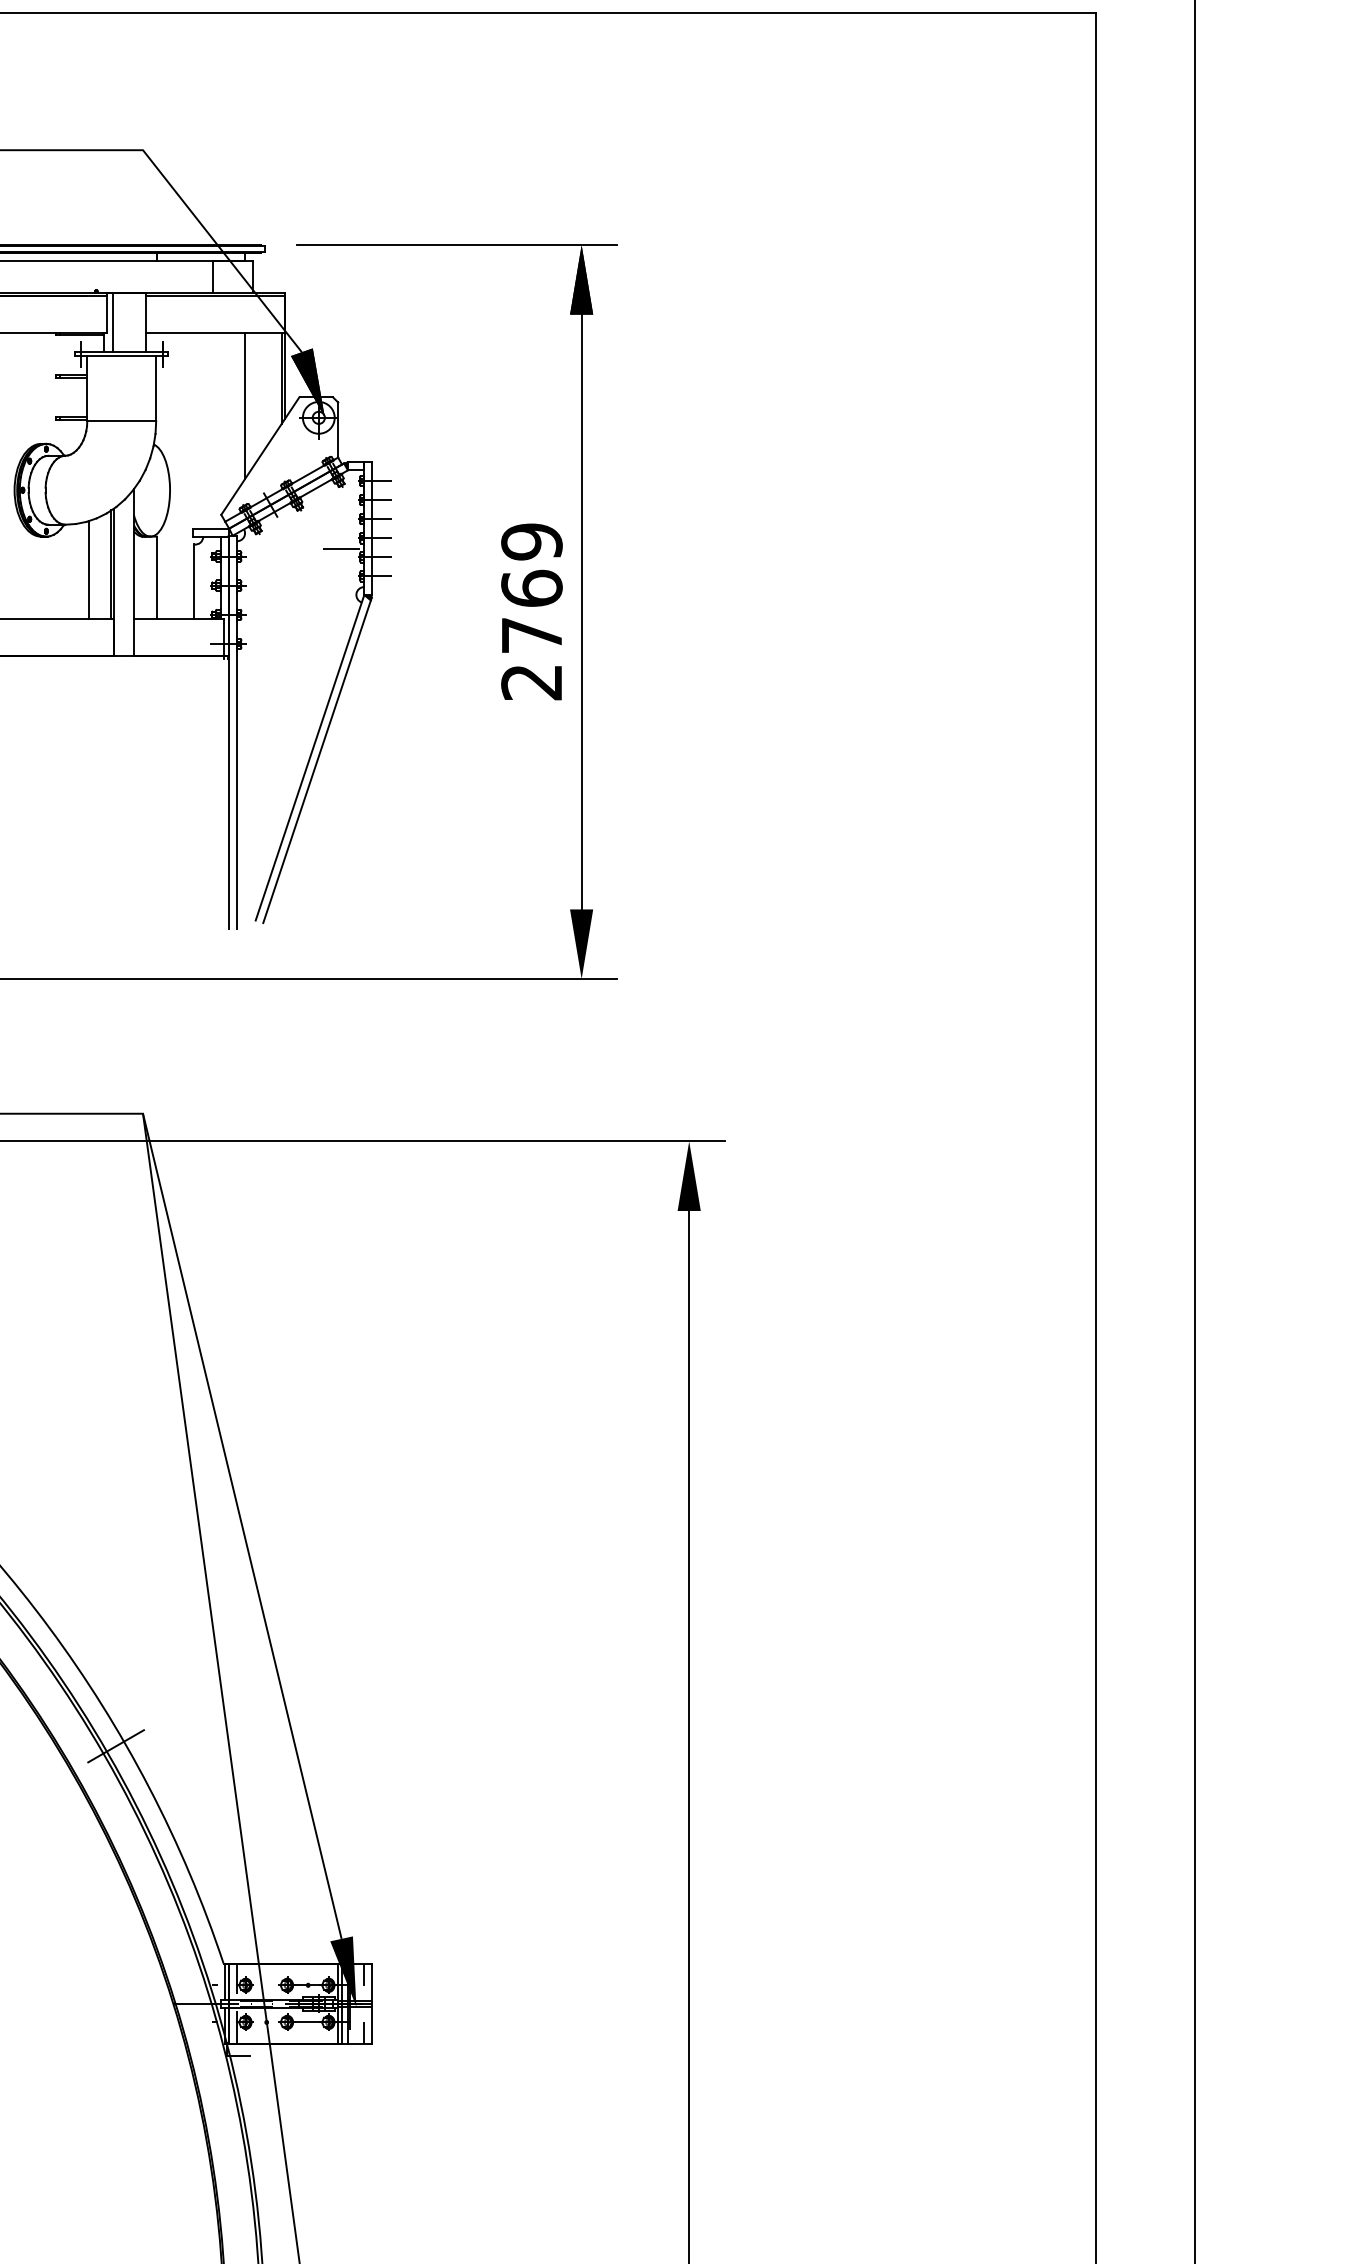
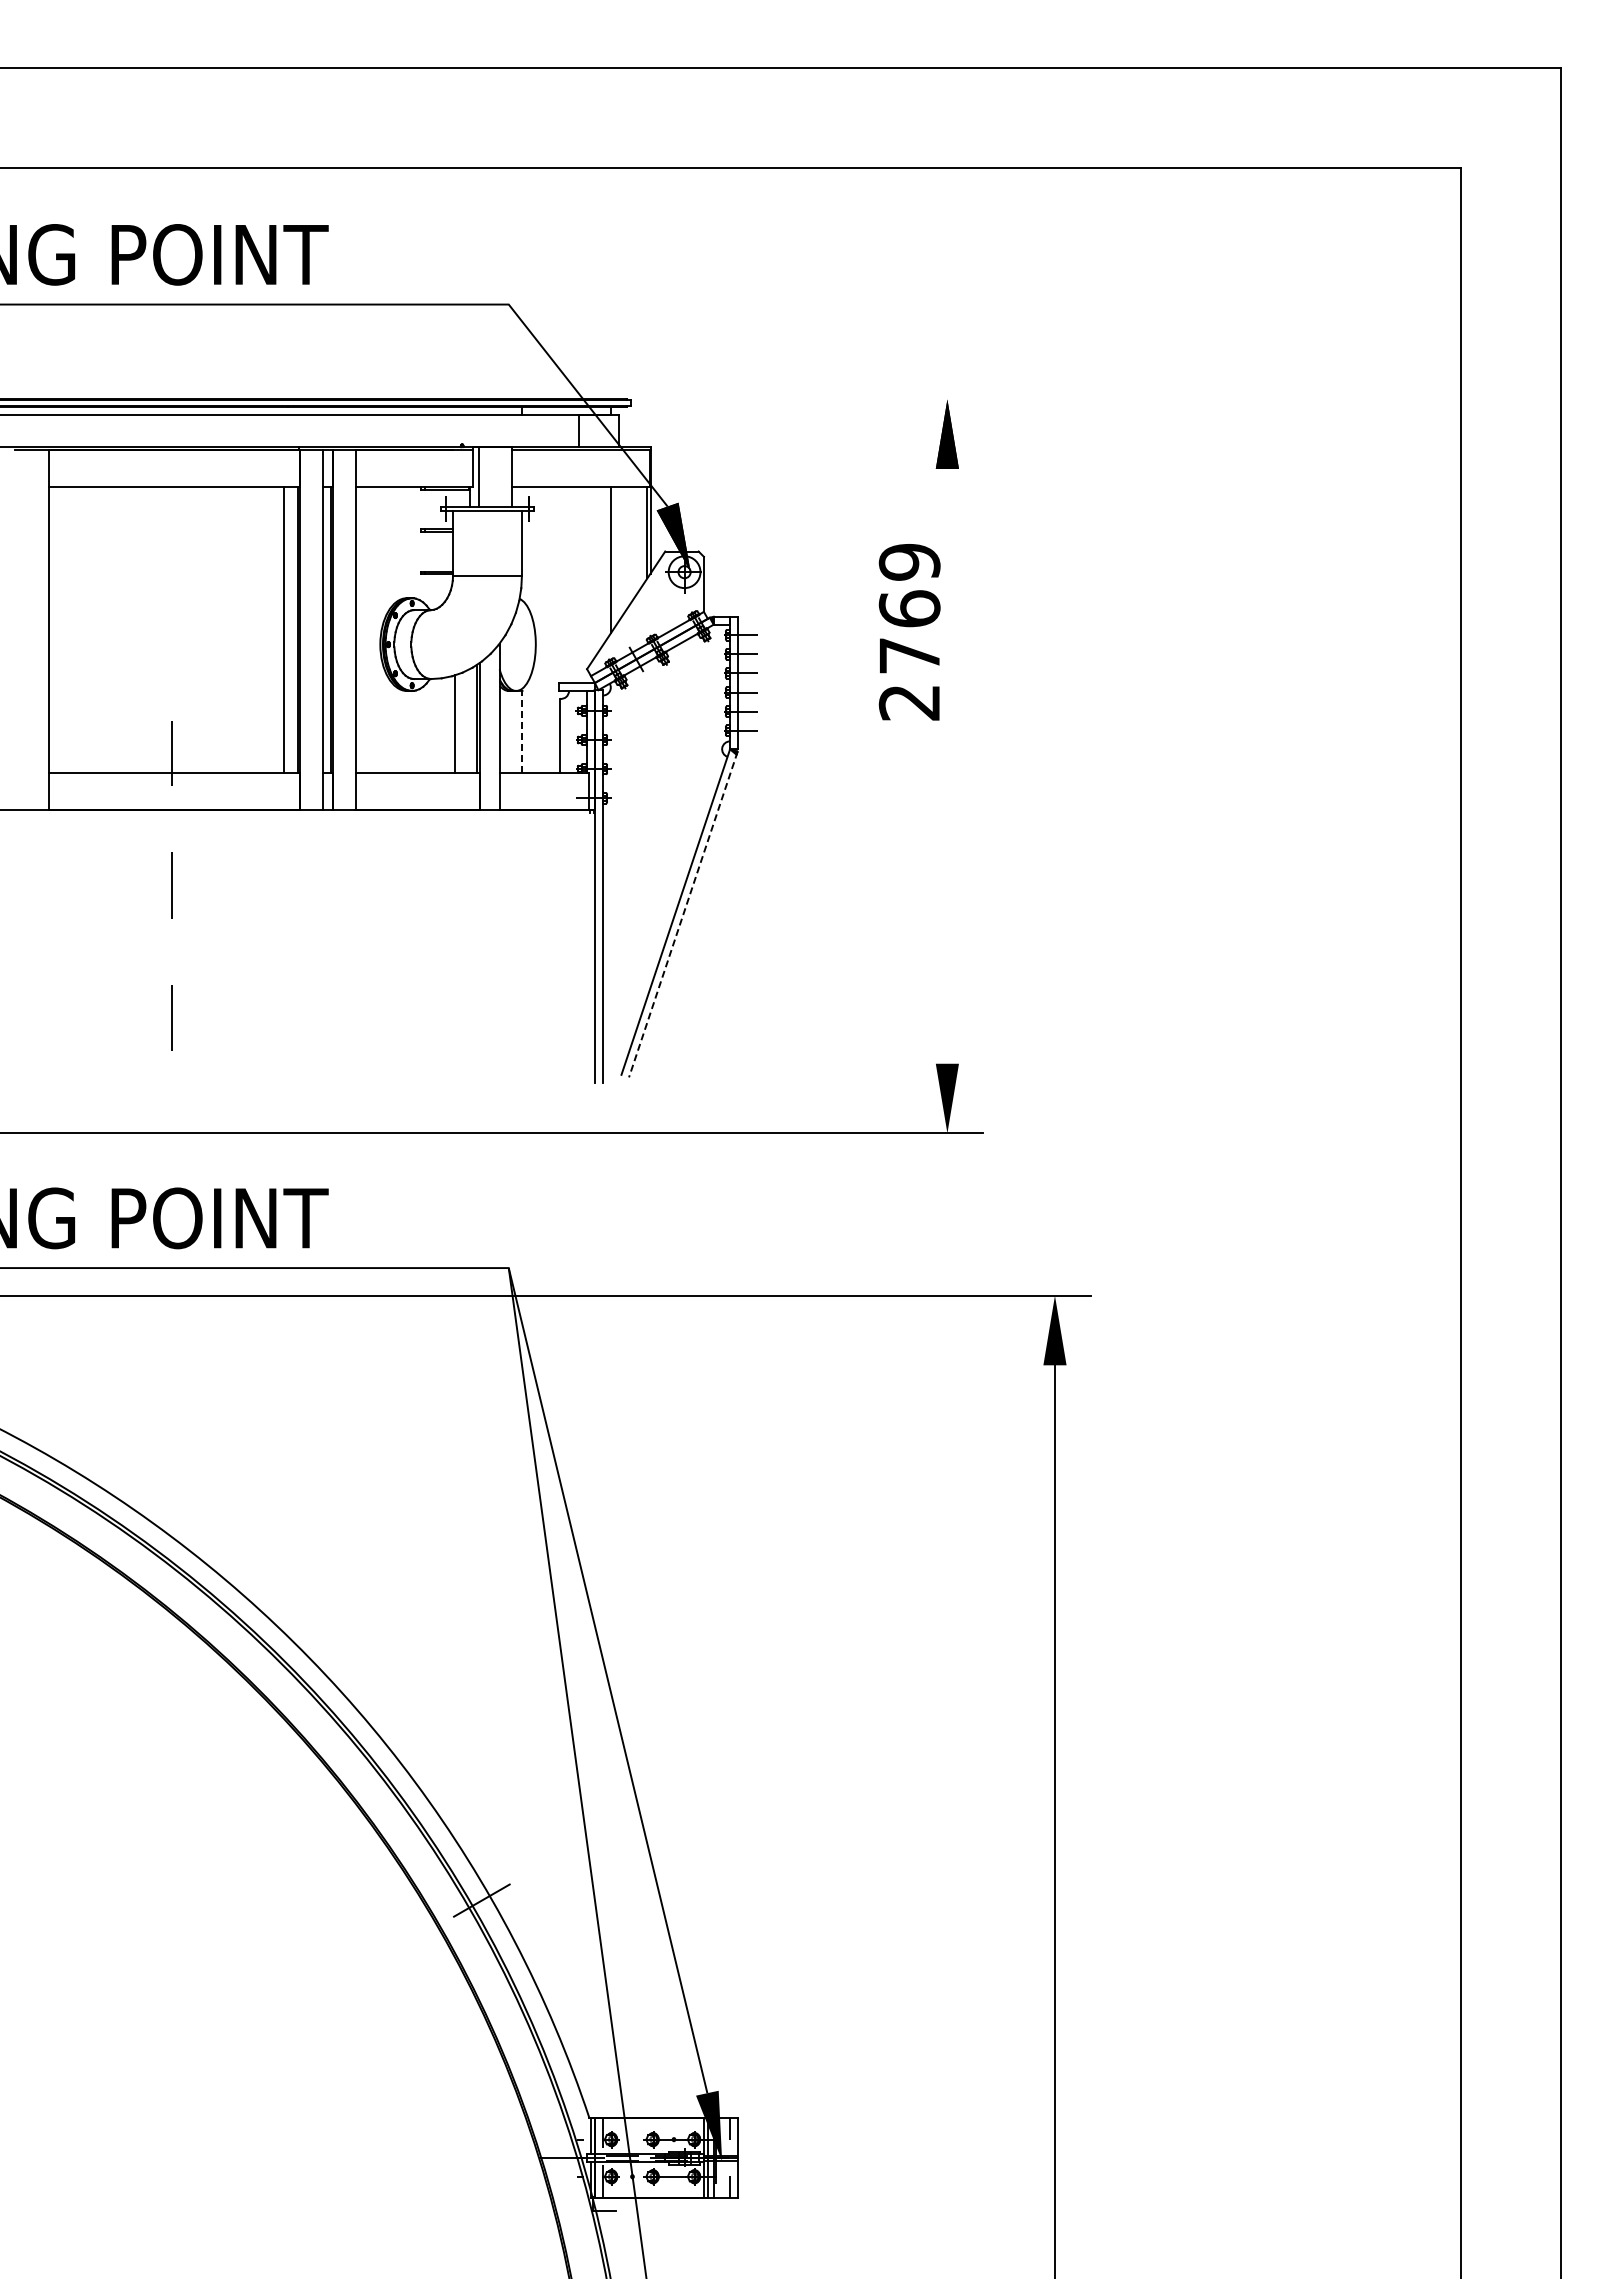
line: (456, 245) -> (822, 399), removed
line: (341, 549) -> (707, 703), removed
line: (156, 577) -> (522, 731), solid -> dashed
text: (531, 612) -> (909, 632), moved
line: (581, 612) -> (947, 766), removed
line: (317, 760) -> (683, 914), solid -> dashed

